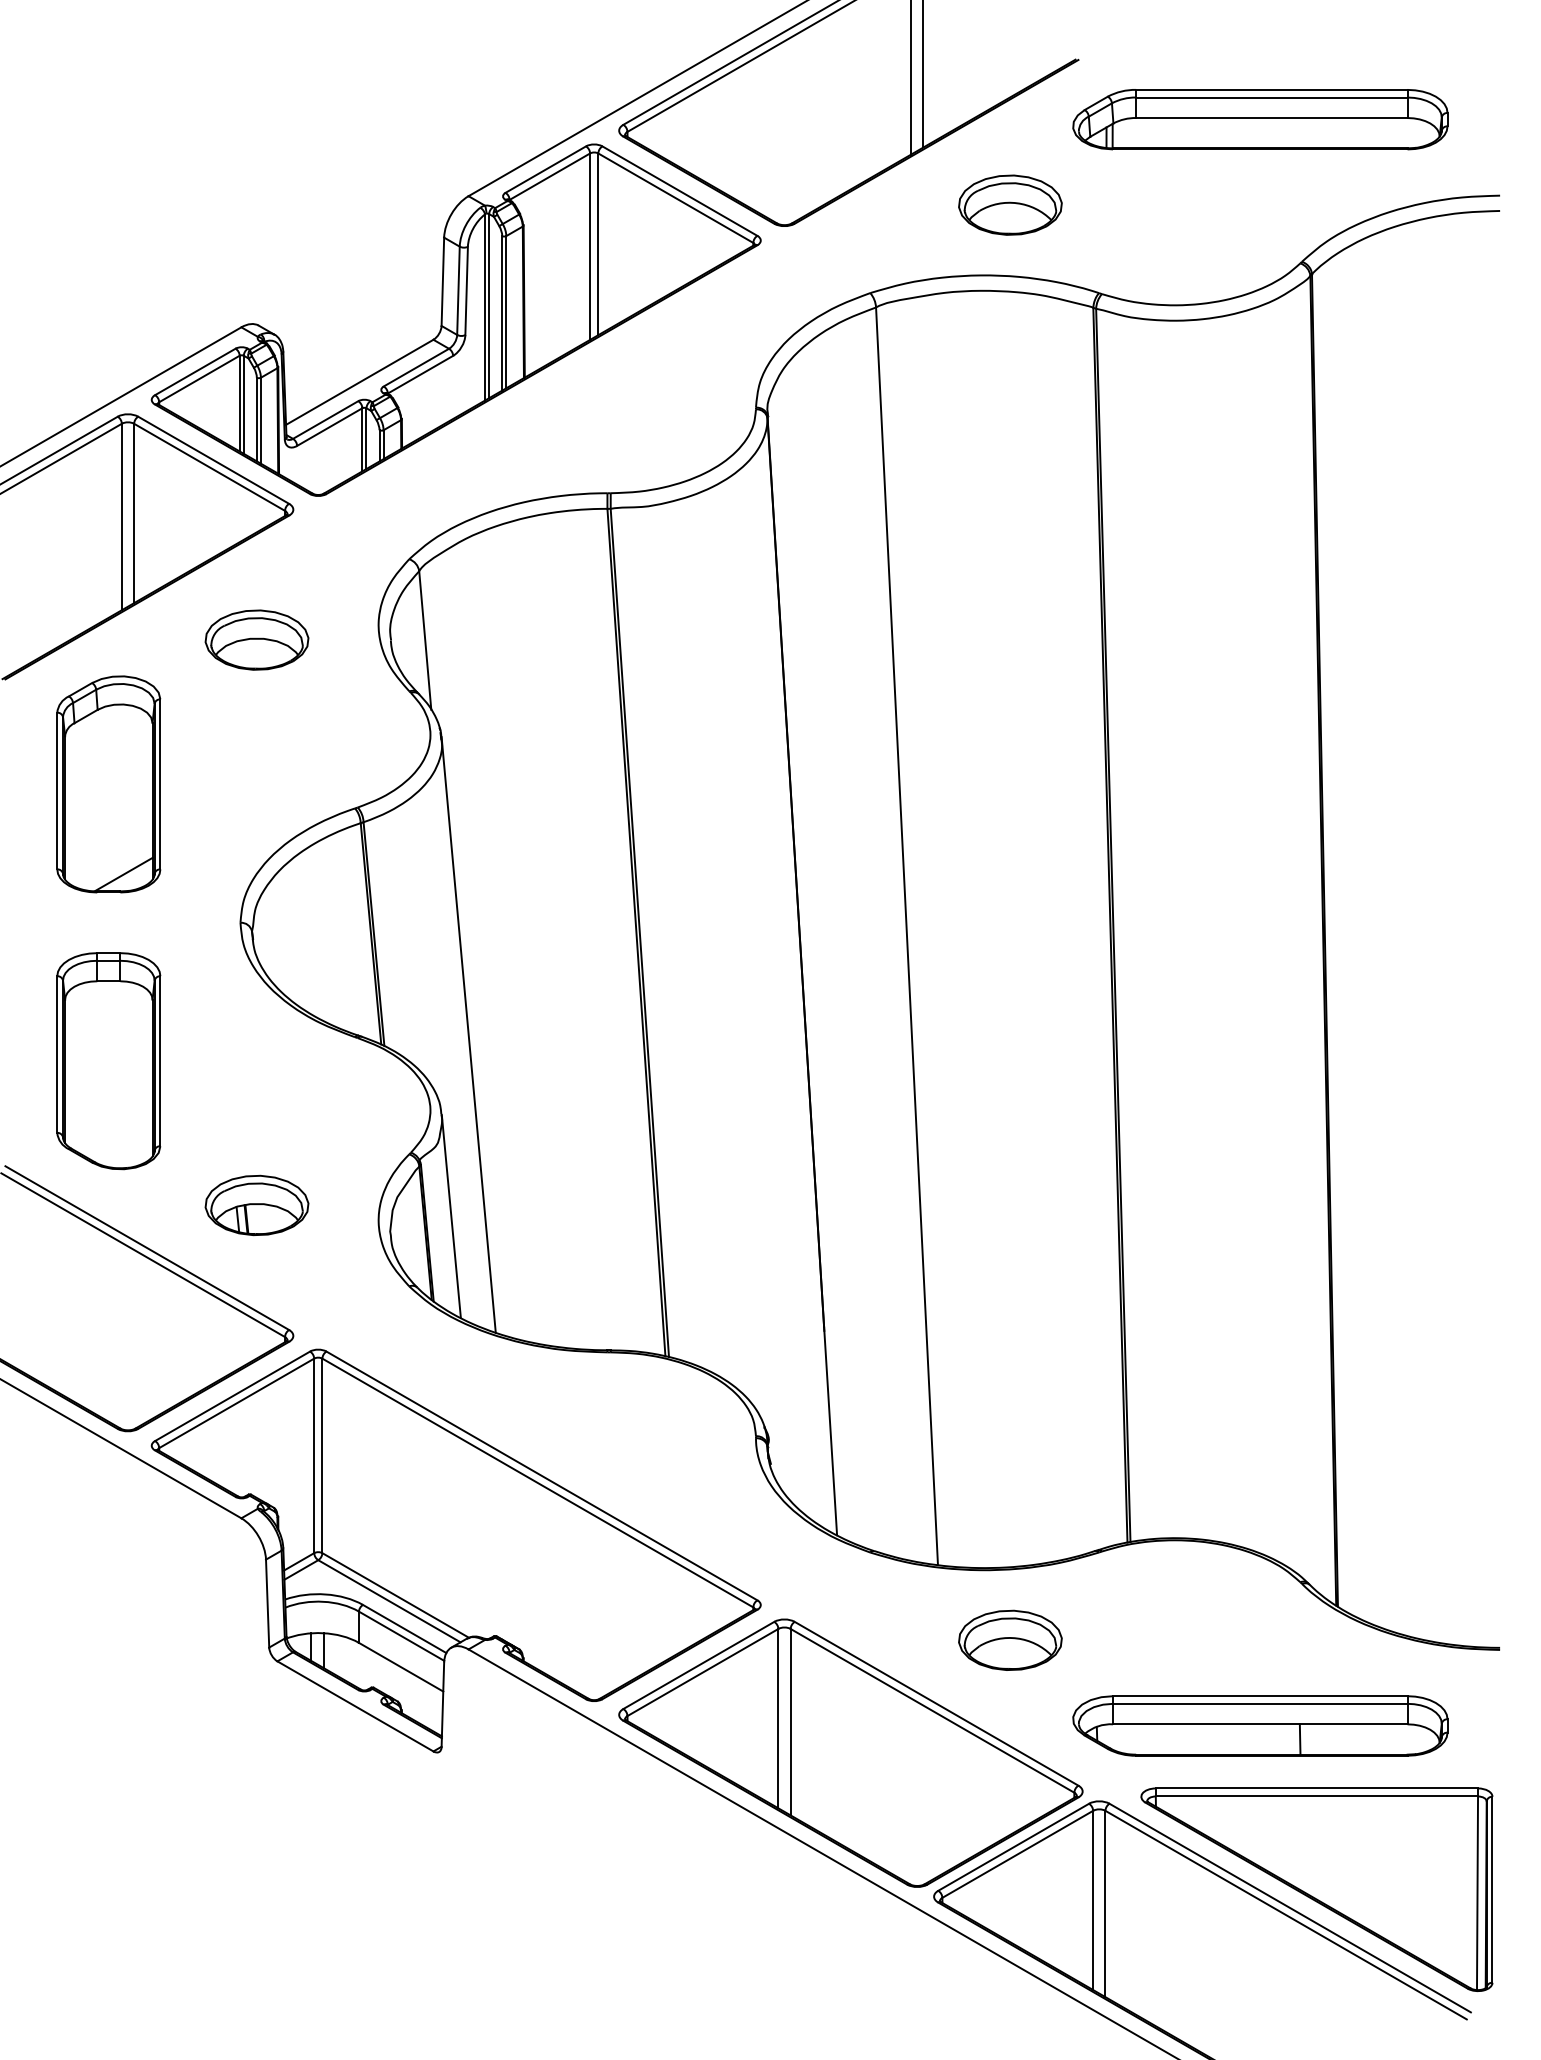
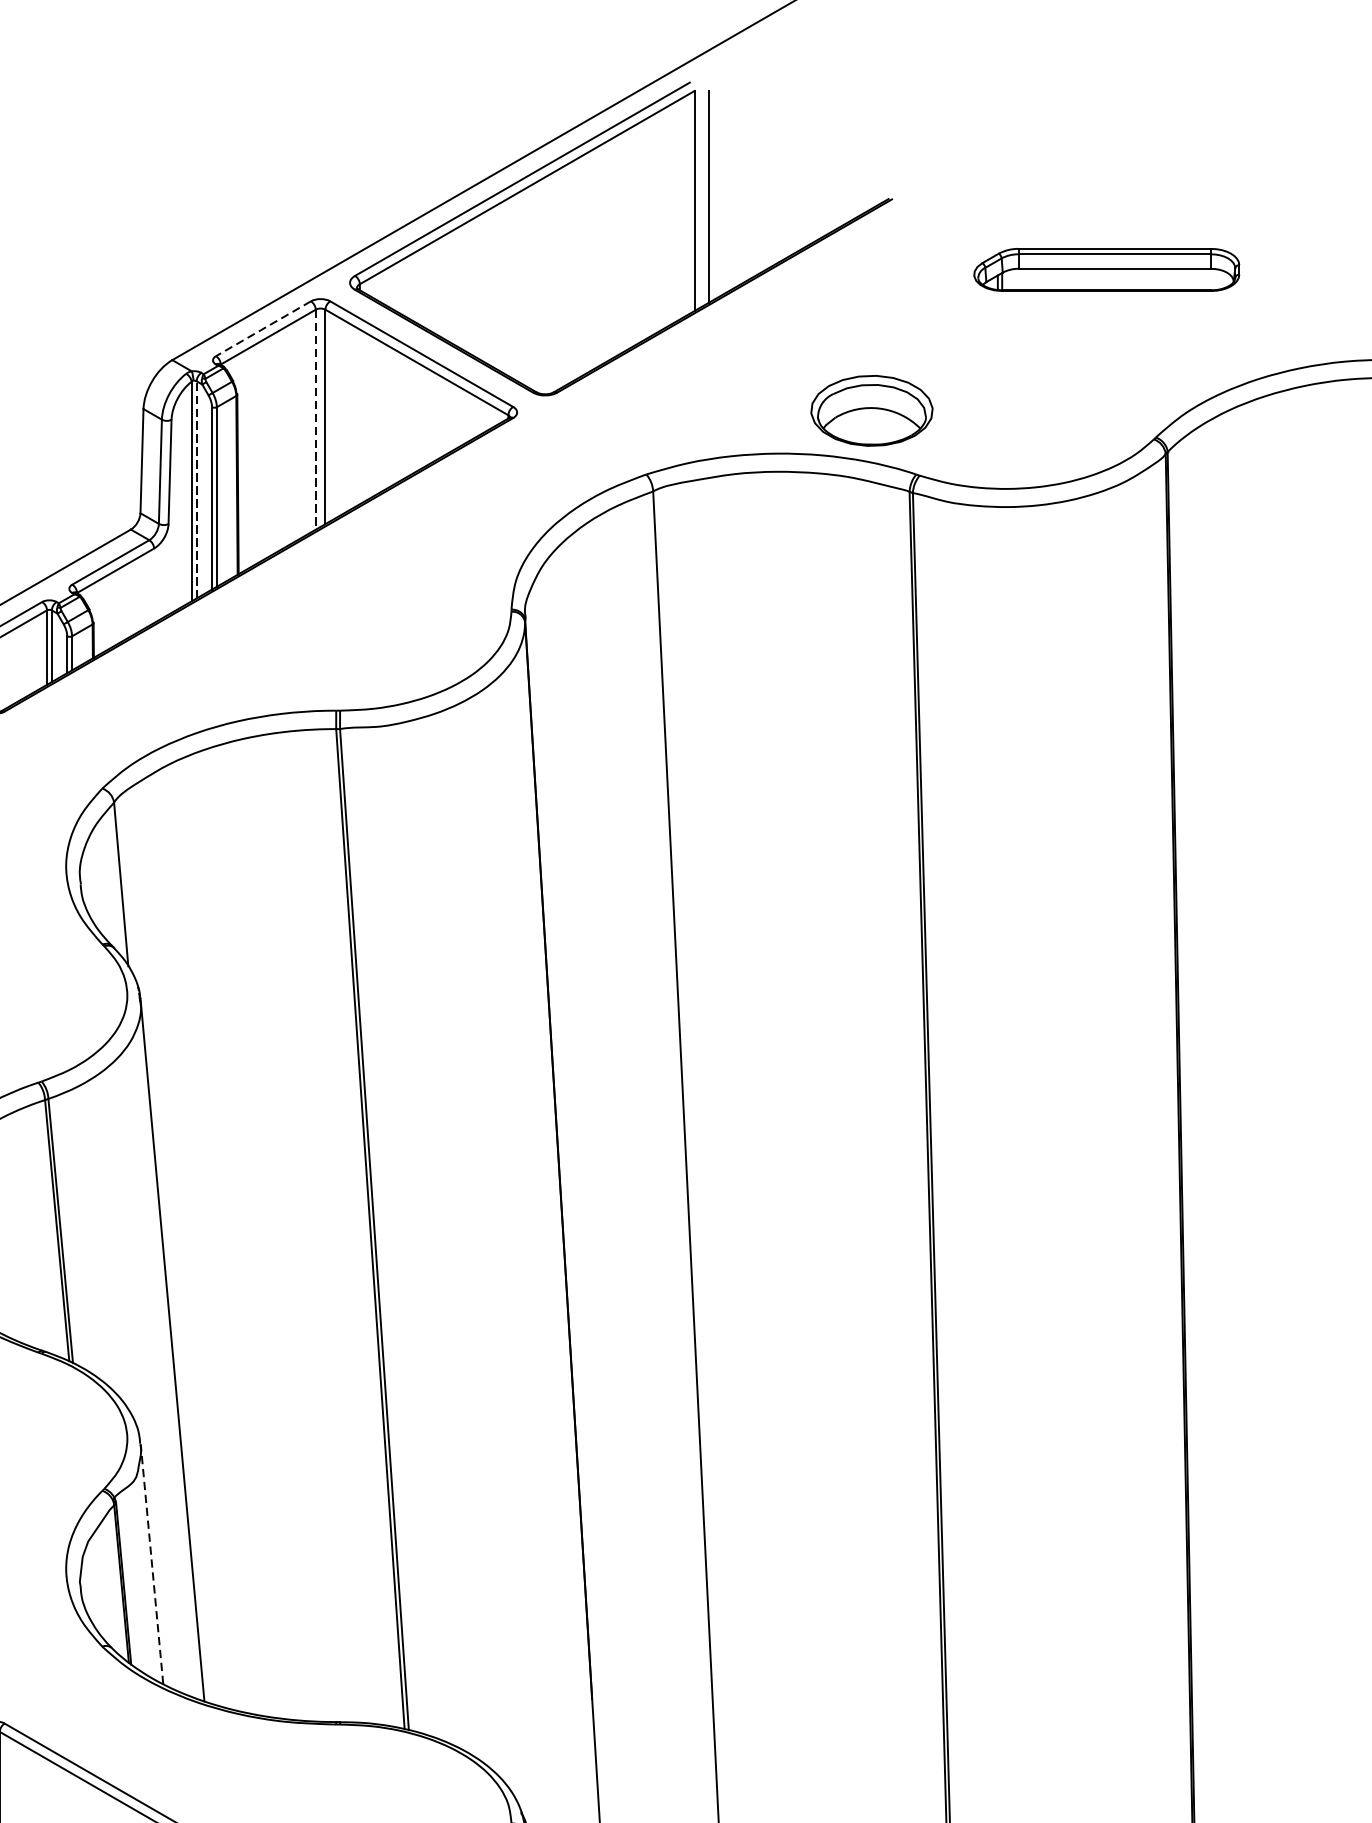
part: (1260, 119) -> (1106, 269), size x0.6
line: (545, 169) -> (263, 328), solid -> dashed
part: (1010, 204) -> (872, 410), moved
line: (590, 247) -> (316, 420), solid -> dashed
line: (489, 305) -> (197, 489), solid -> dashed
line: (451, 1216) -> (152, 1564), solid -> dashed

